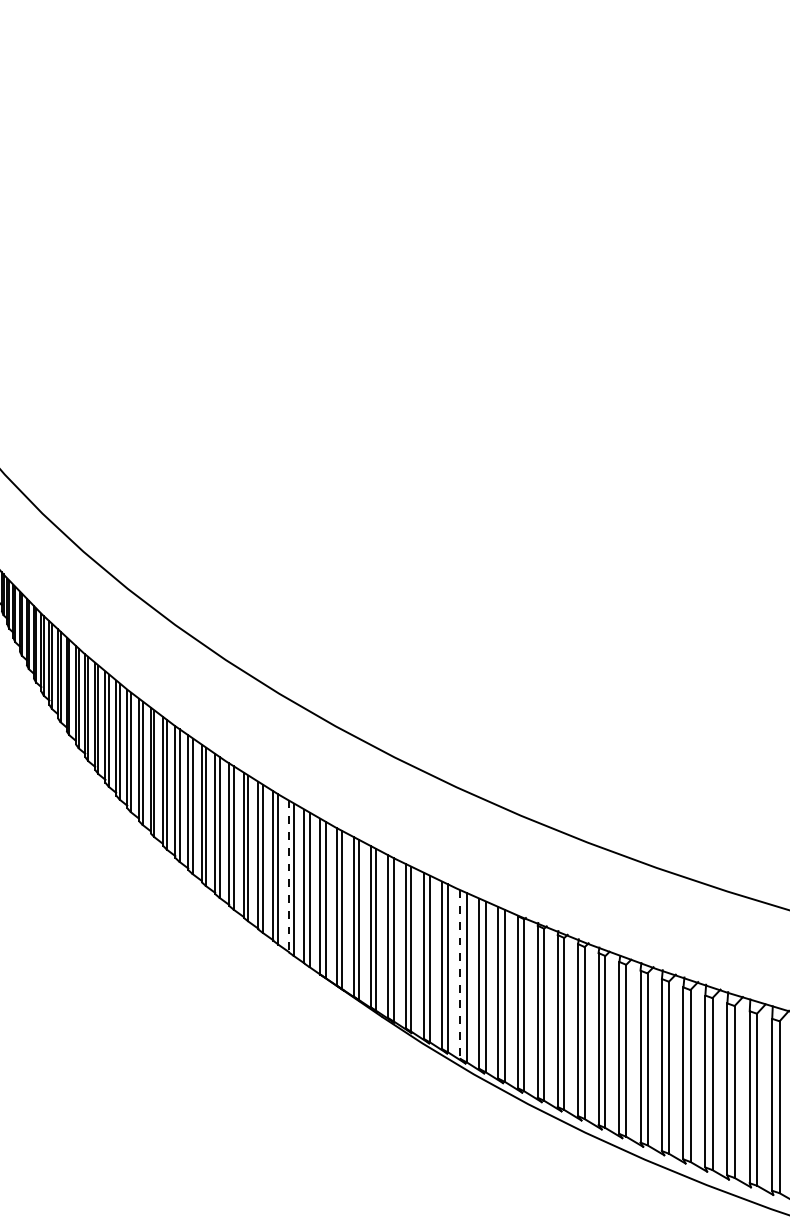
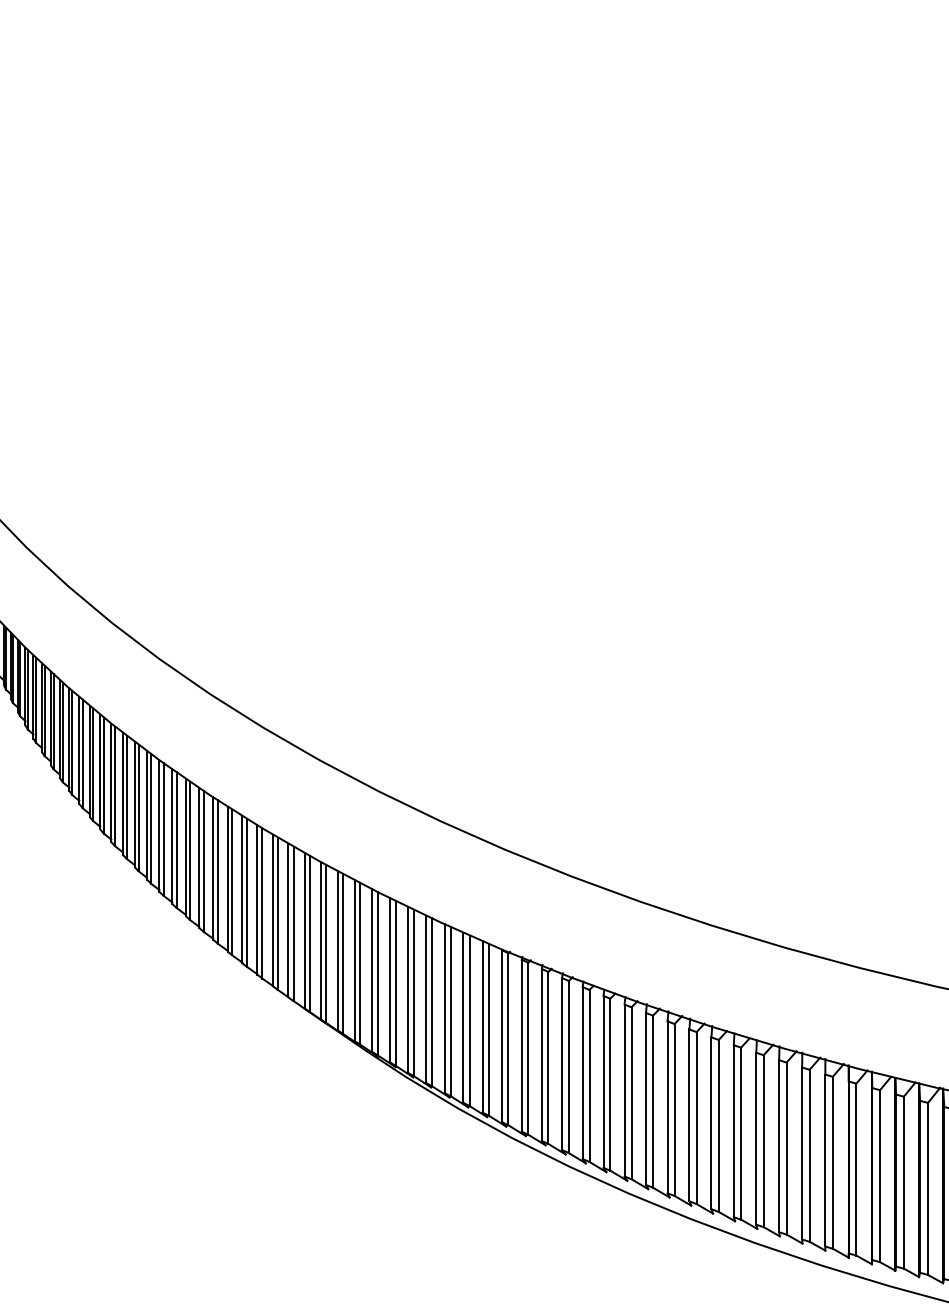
line: (288, 876) -> (272, 910), dashed -> solid
line: (460, 975) -> (444, 1009), dashed -> solid

